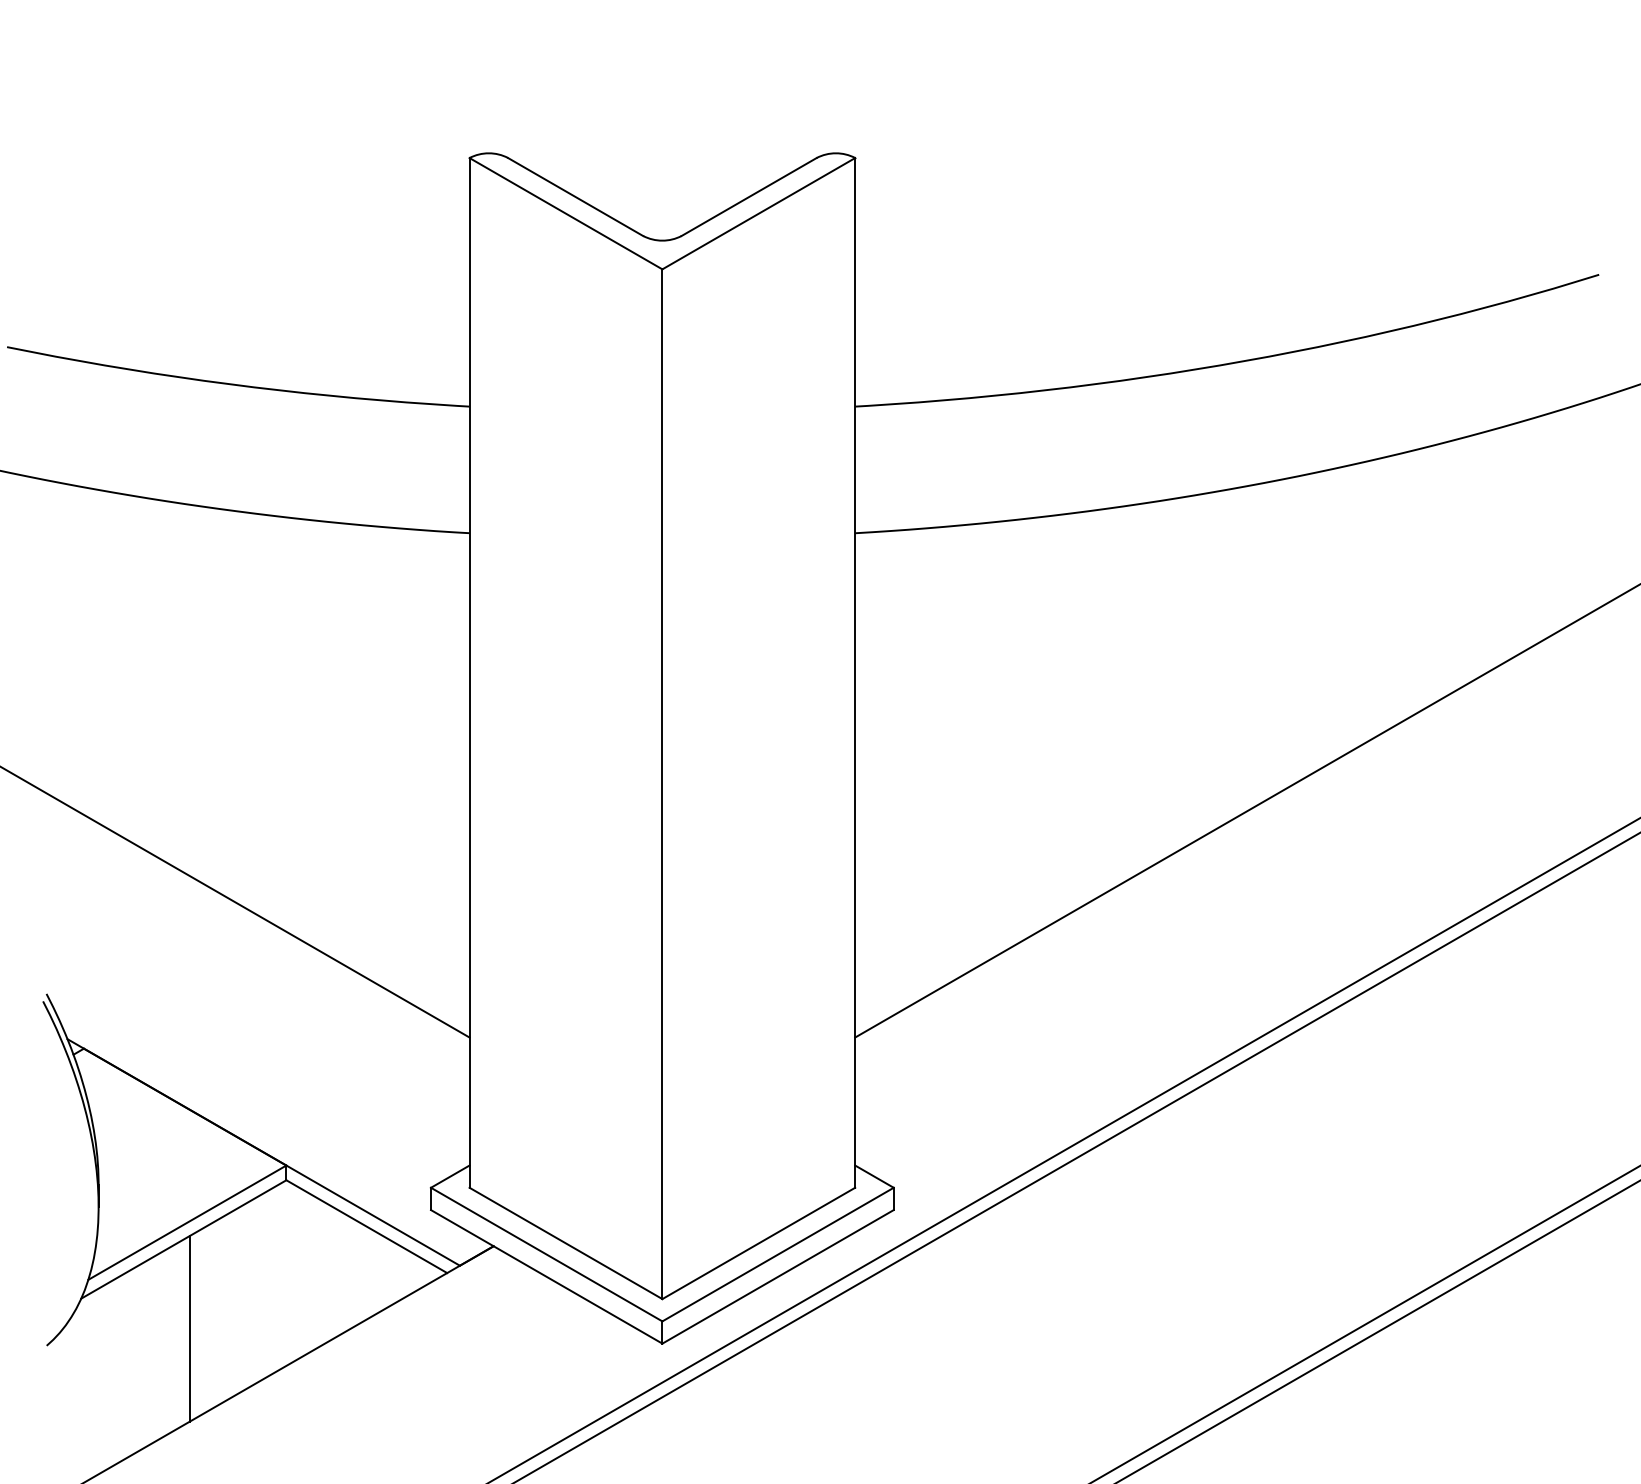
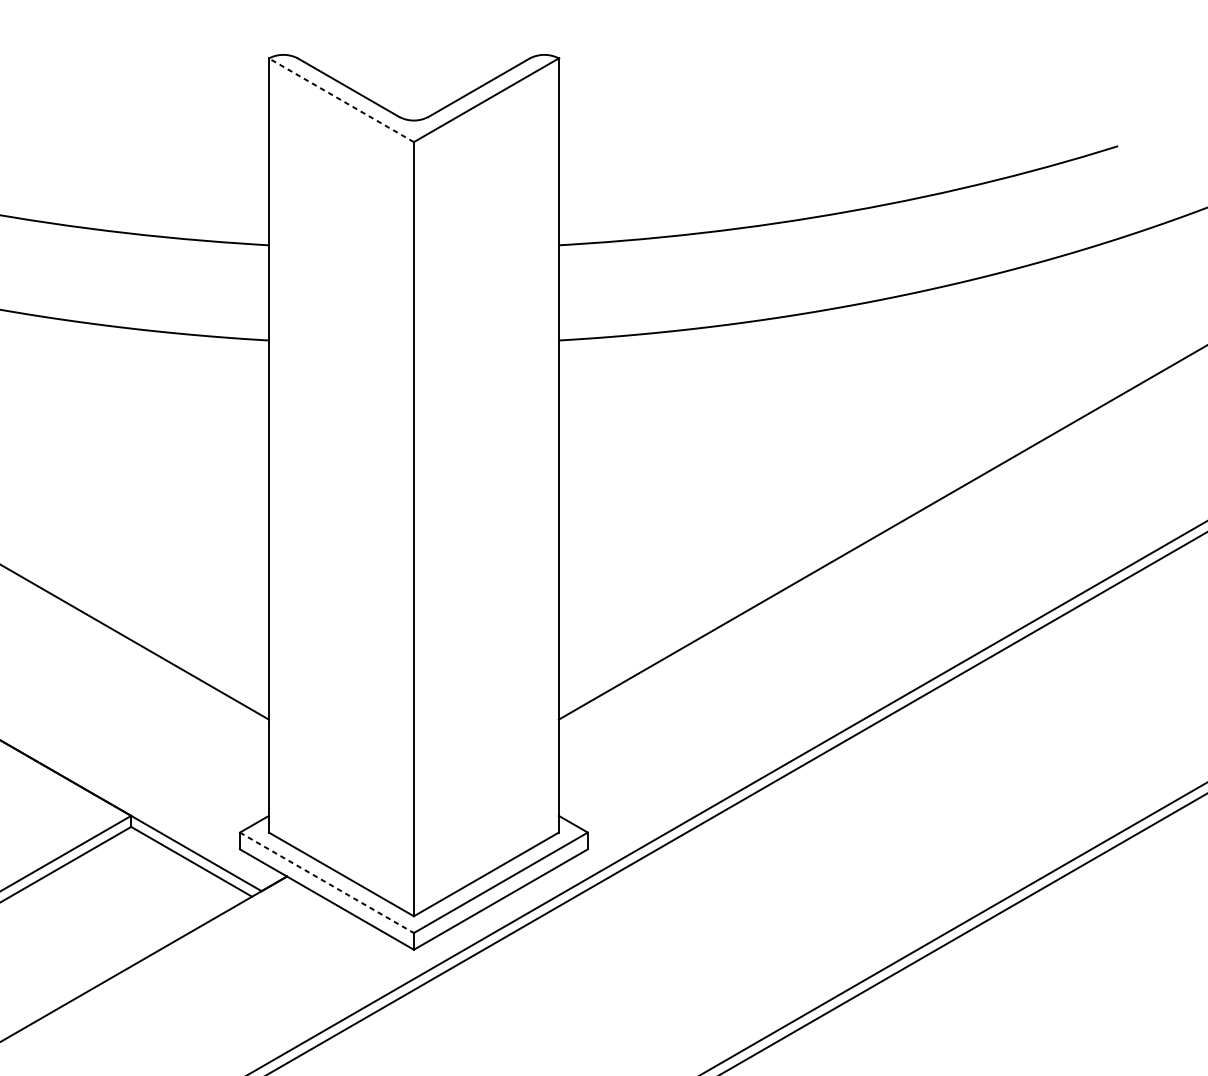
line: (565, 213) -> (341, 100), solid -> dashed
line: (546, 1254) -> (326, 882), solid -> dashed
line: (189, 1328) -> (58, 938), removed

